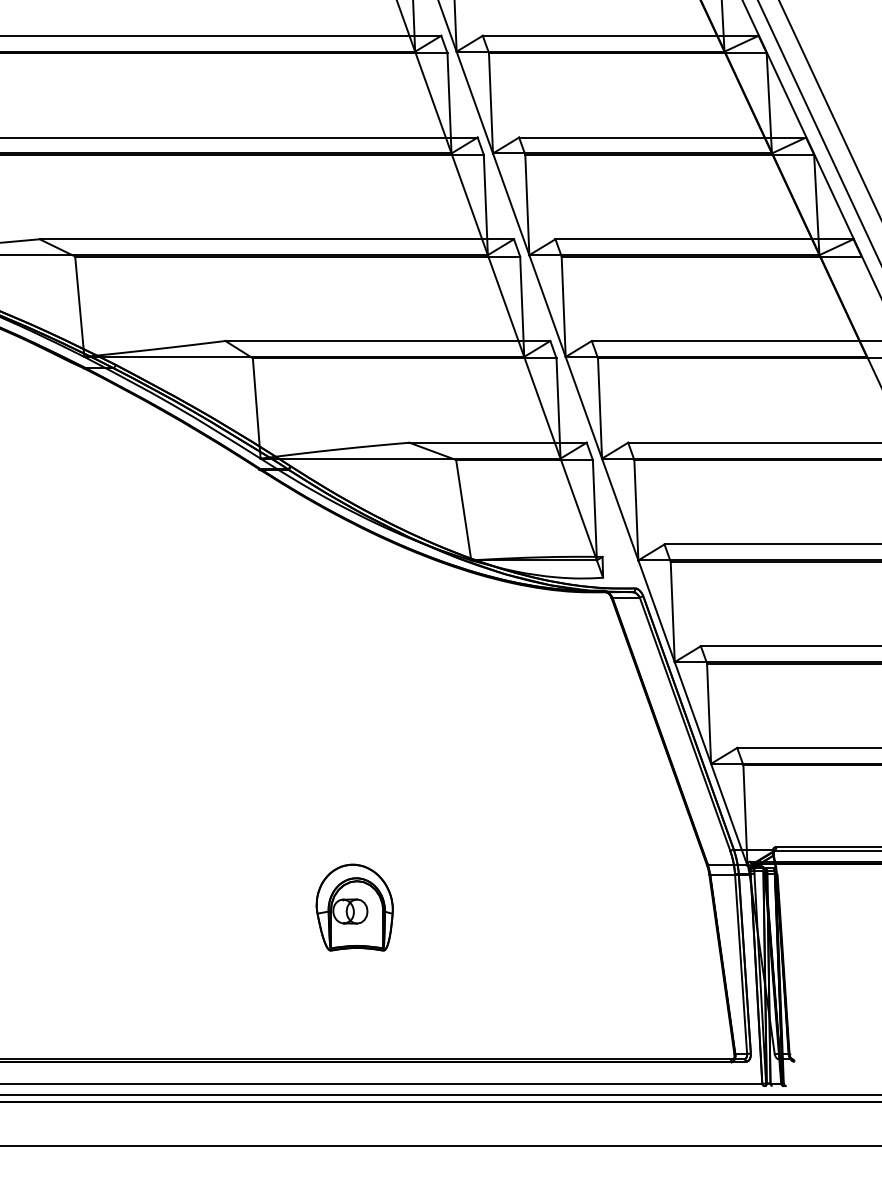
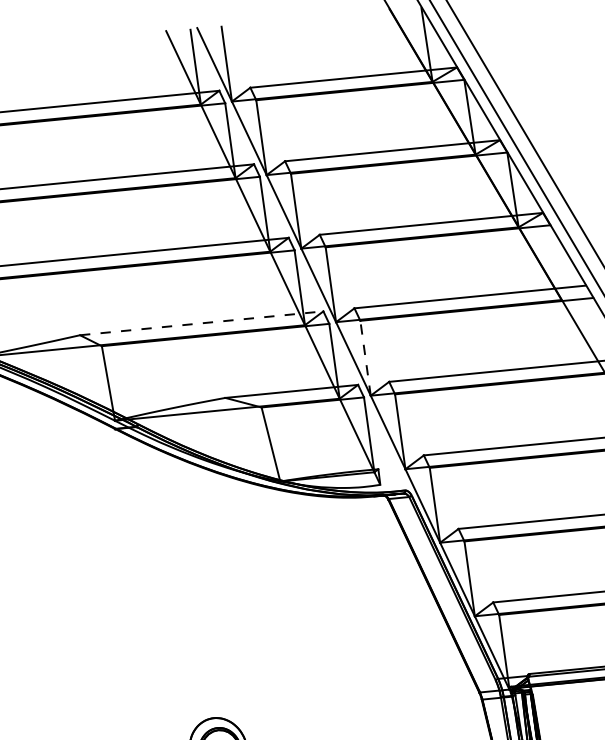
line: (388, 341) -> (202, 323), solid -> dashed
line: (600, 407) -> (365, 357), solid -> dashed

